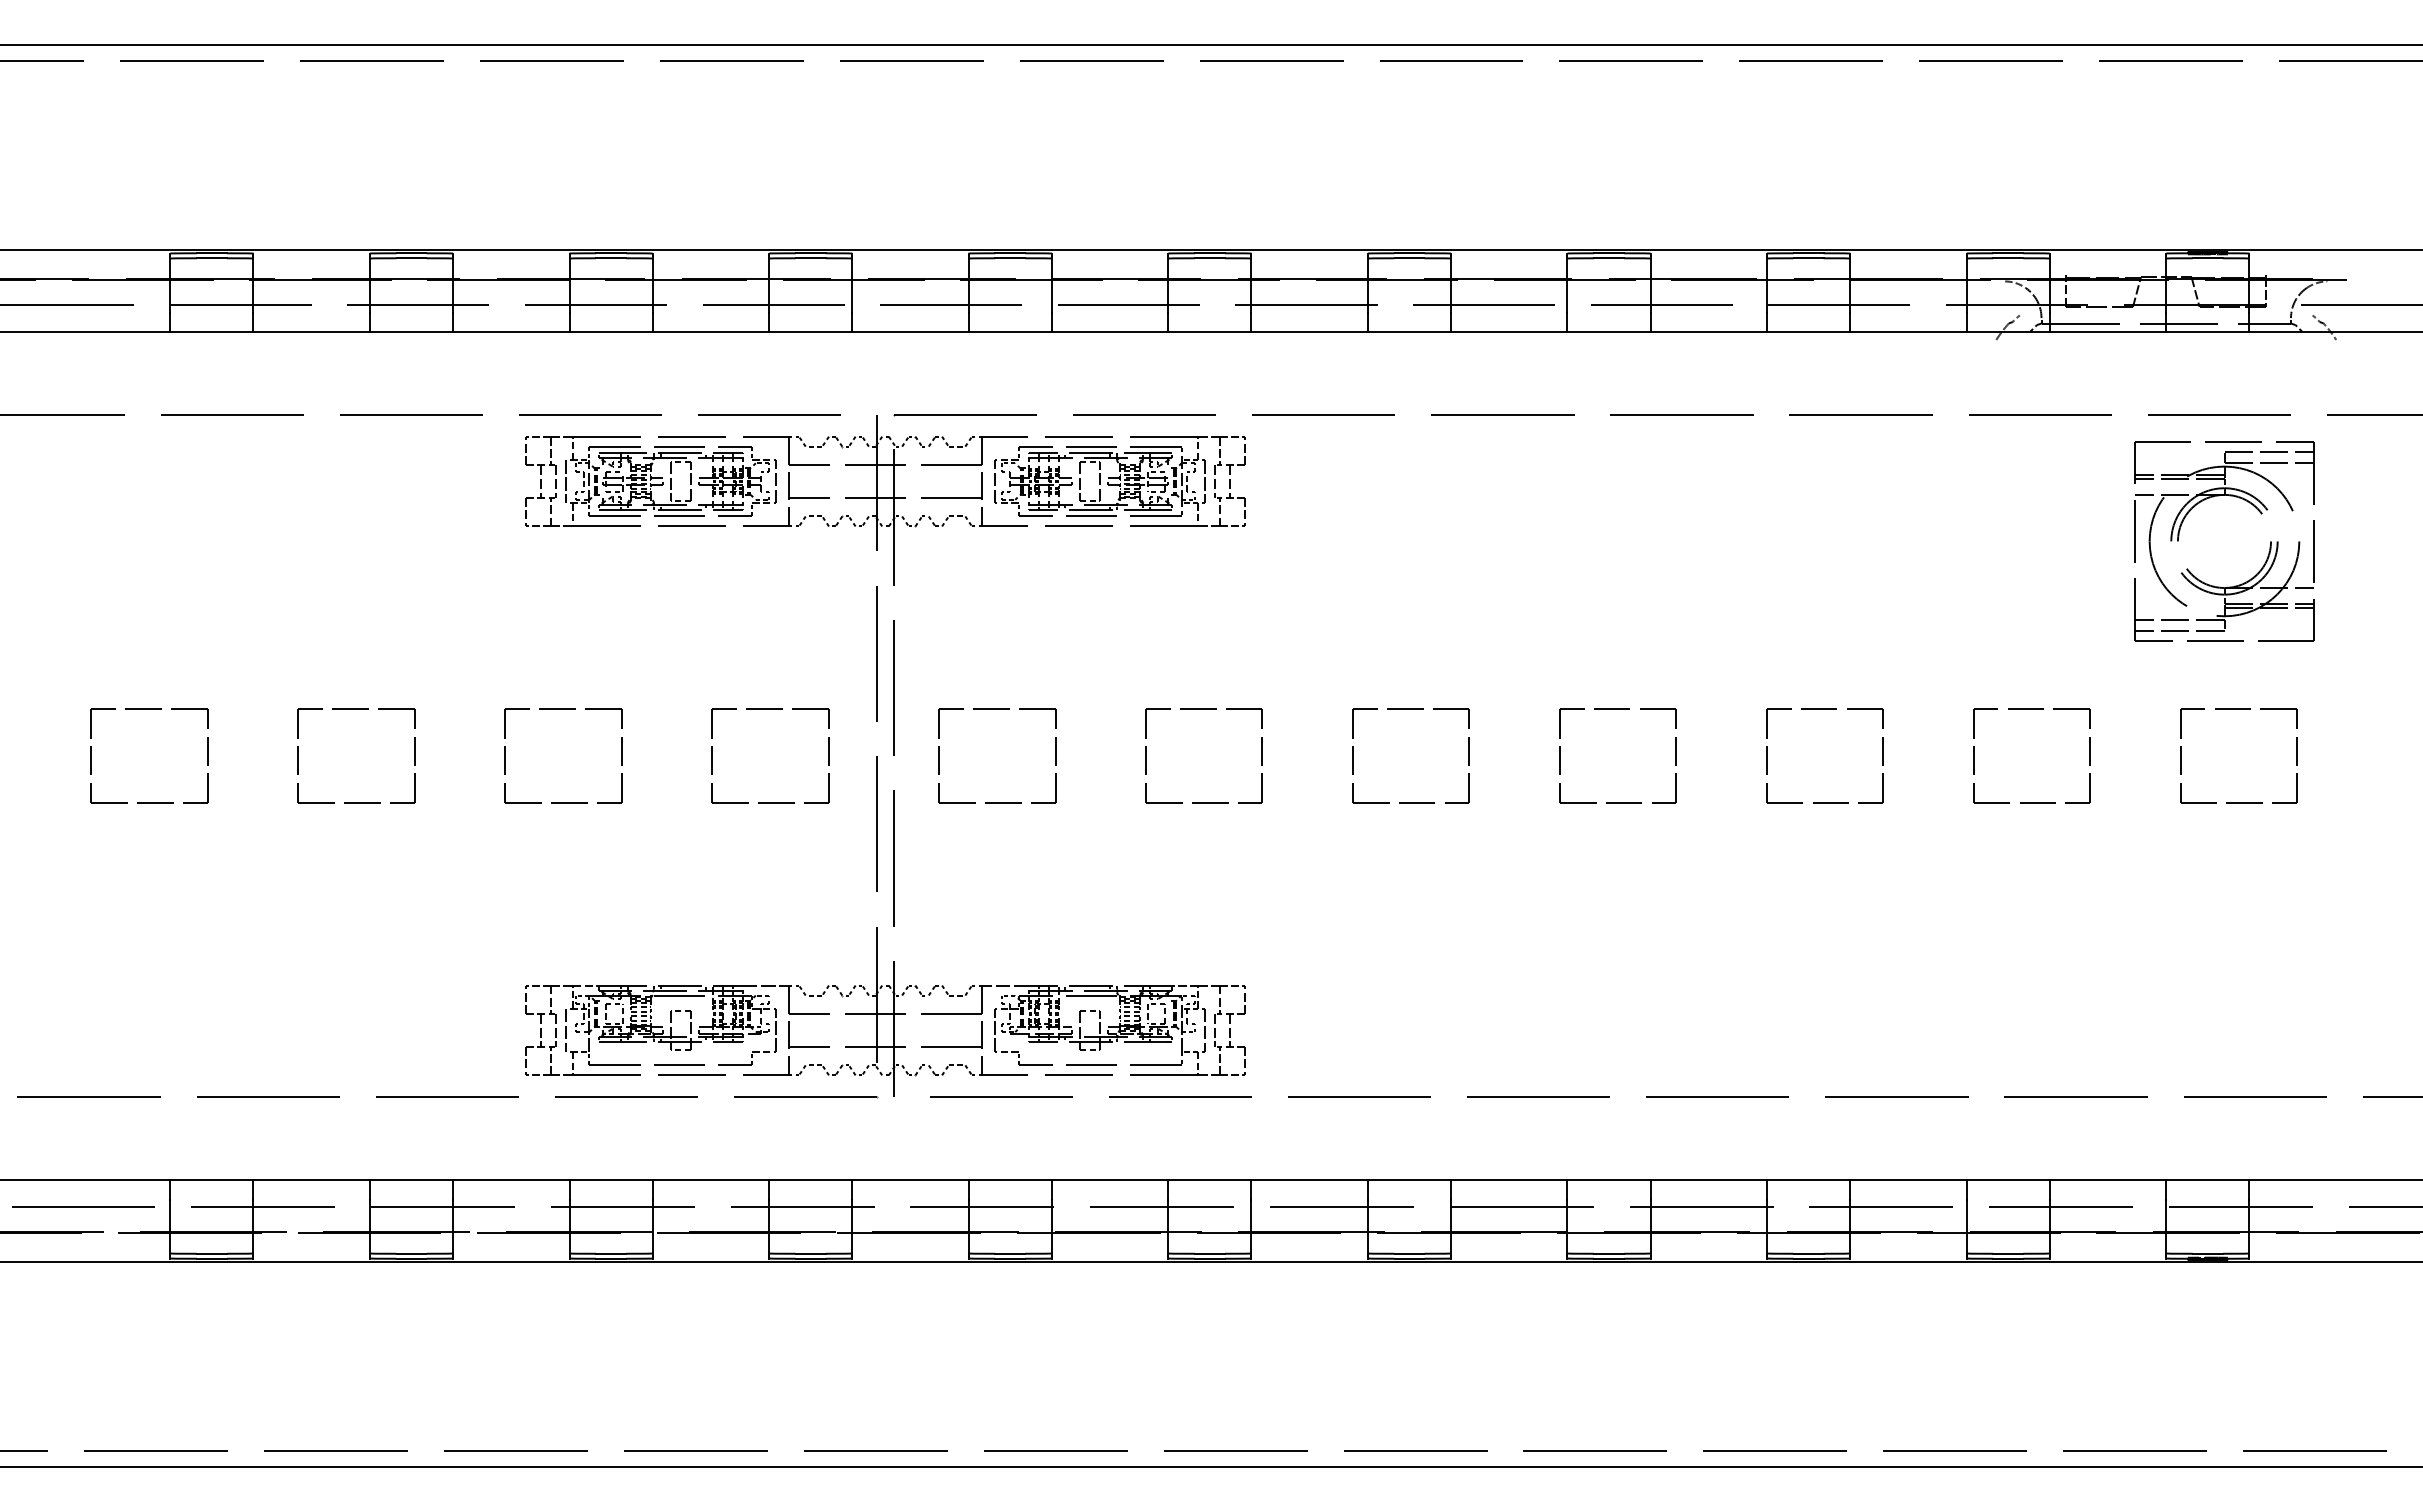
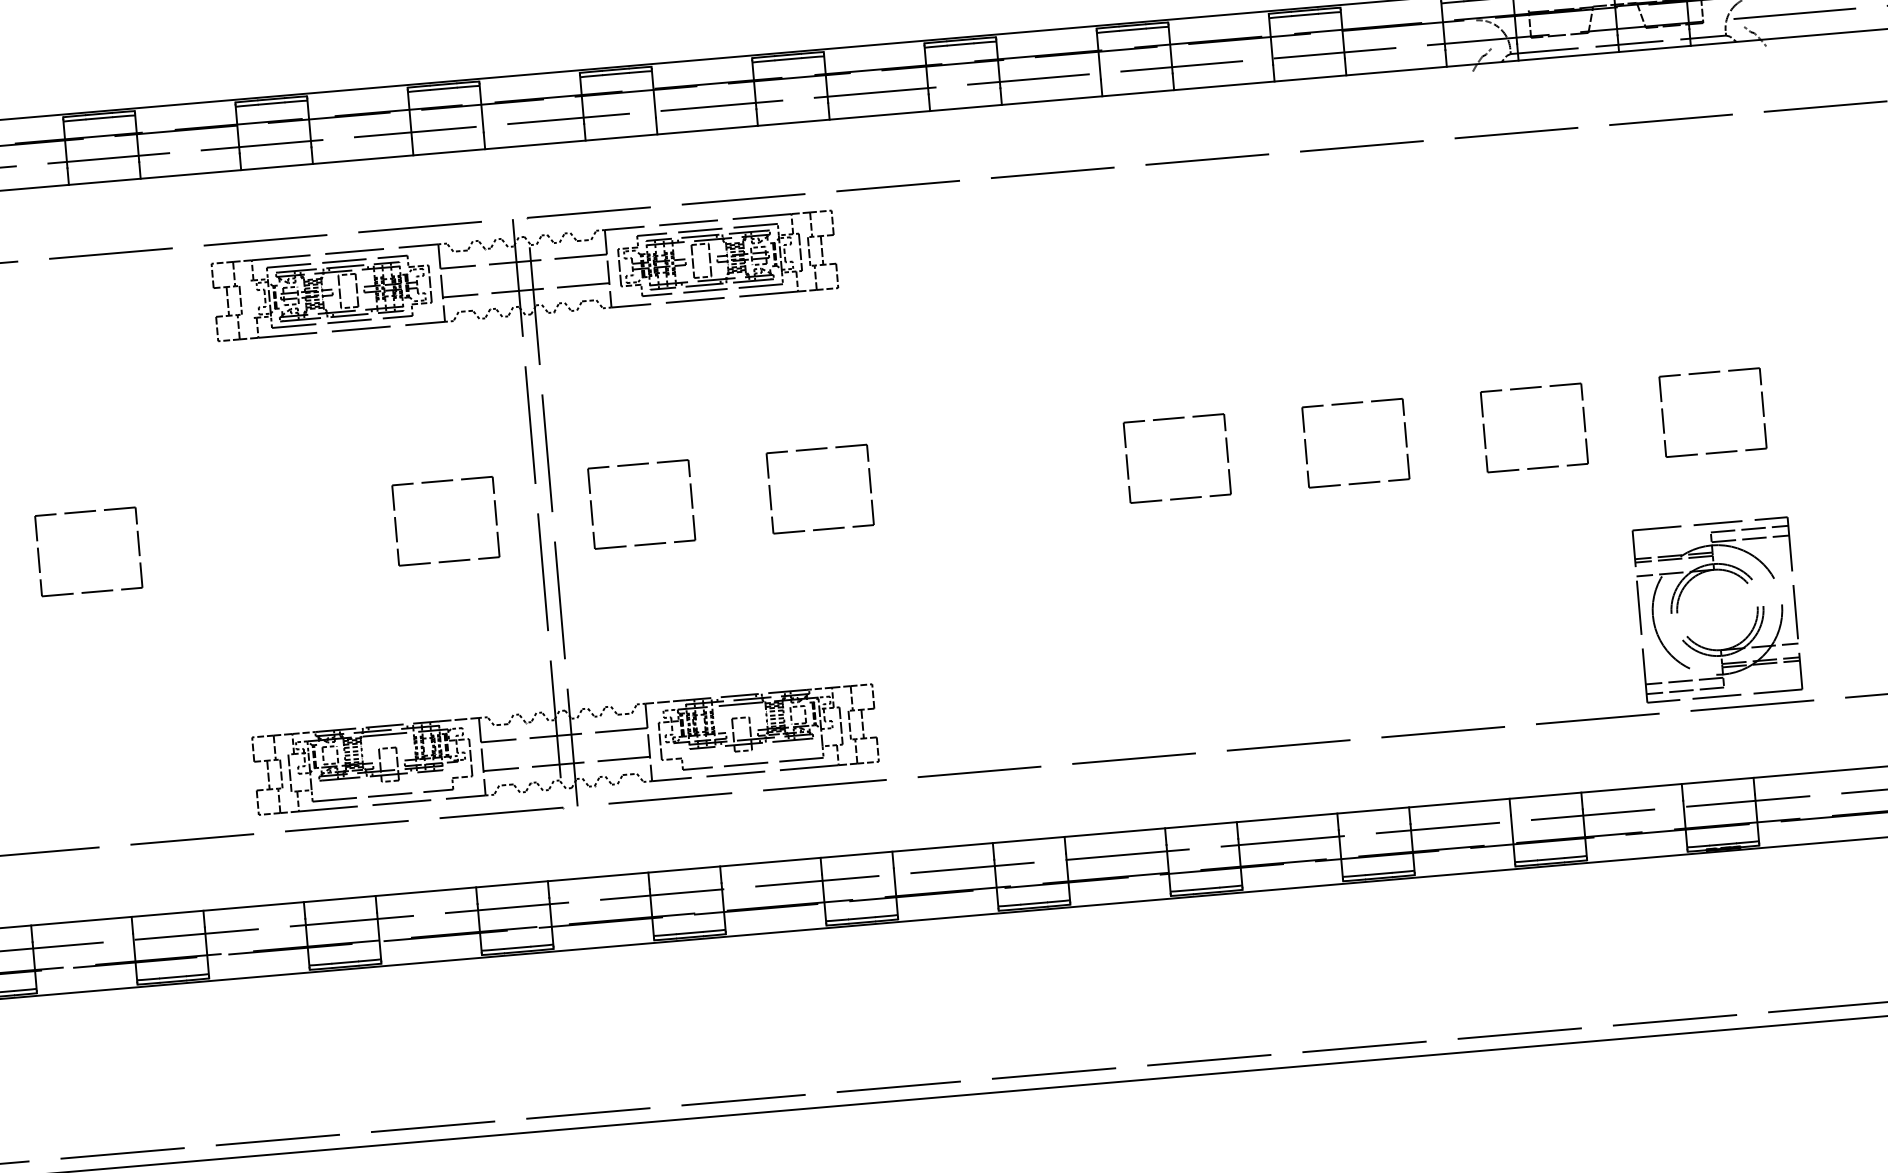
line: (566, 481) -> (249, 299), removed
part: (2220, 586) -> (1717, 649), moved
part: (563, 709) -> (263, 496), removed
part: (1410, 709) -> (994, 433), removed

